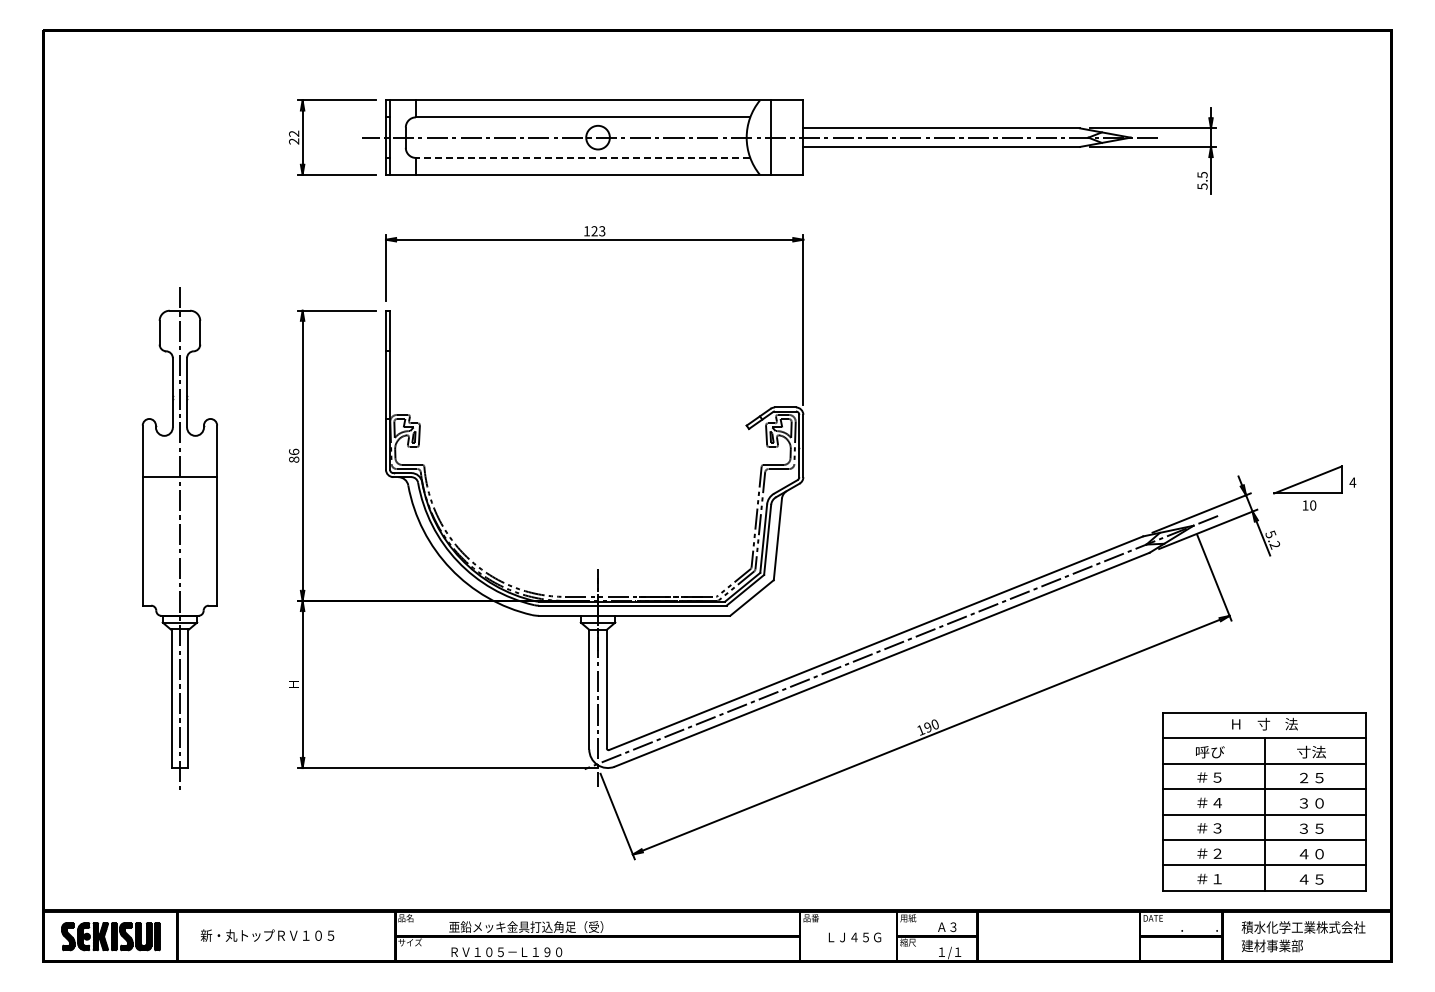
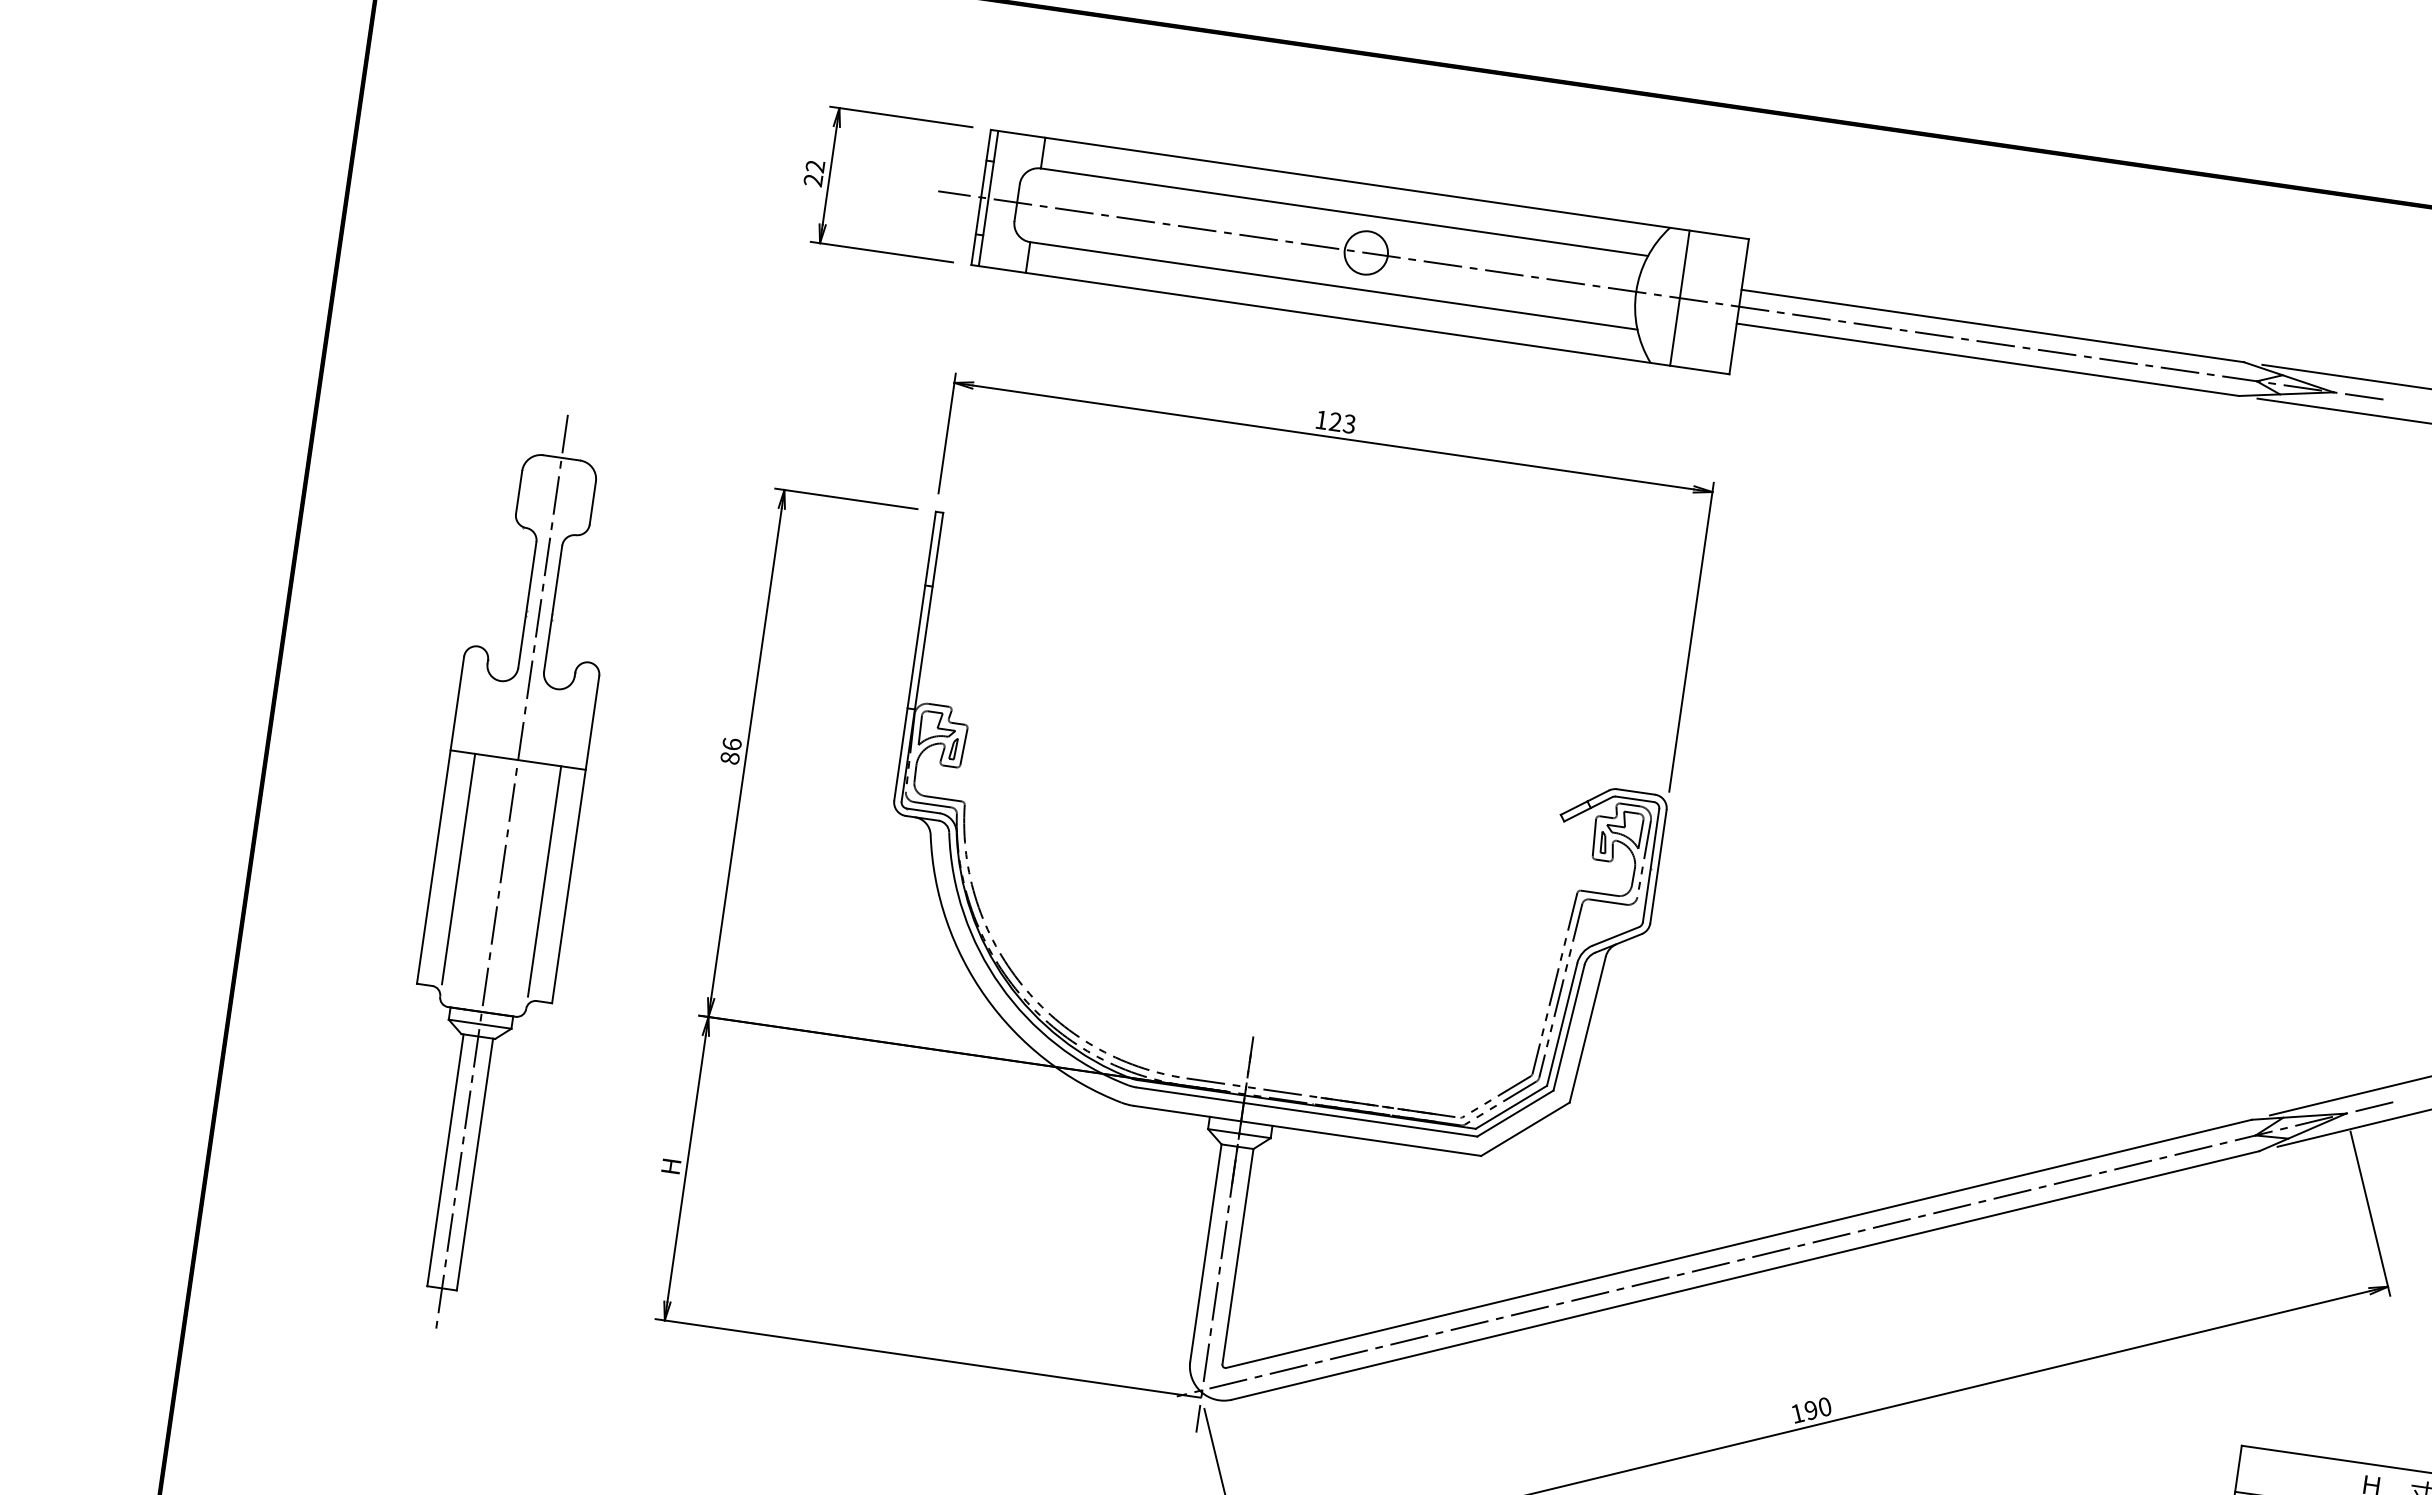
line: (582, 157) -> (1332, 284), dashed -> solid
line: (156, 540) -> (458, 868), added
line: (203, 540) -> (544, 881), added

